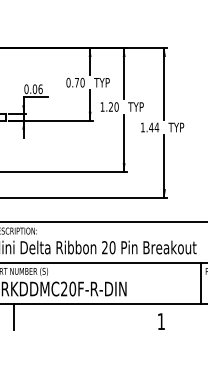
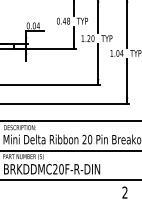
text: (79, 82) -> (66, 21), 0.70 -> 0.48
text: (40, 89) -> (38, 26), 0.06 -> 0.04
text: (151, 127) -> (117, 53), 1.44 -> 1.04
line: (14, 317) -> (19, 189), removed
text: (160, 321) -> (124, 192), 1 -> 2

